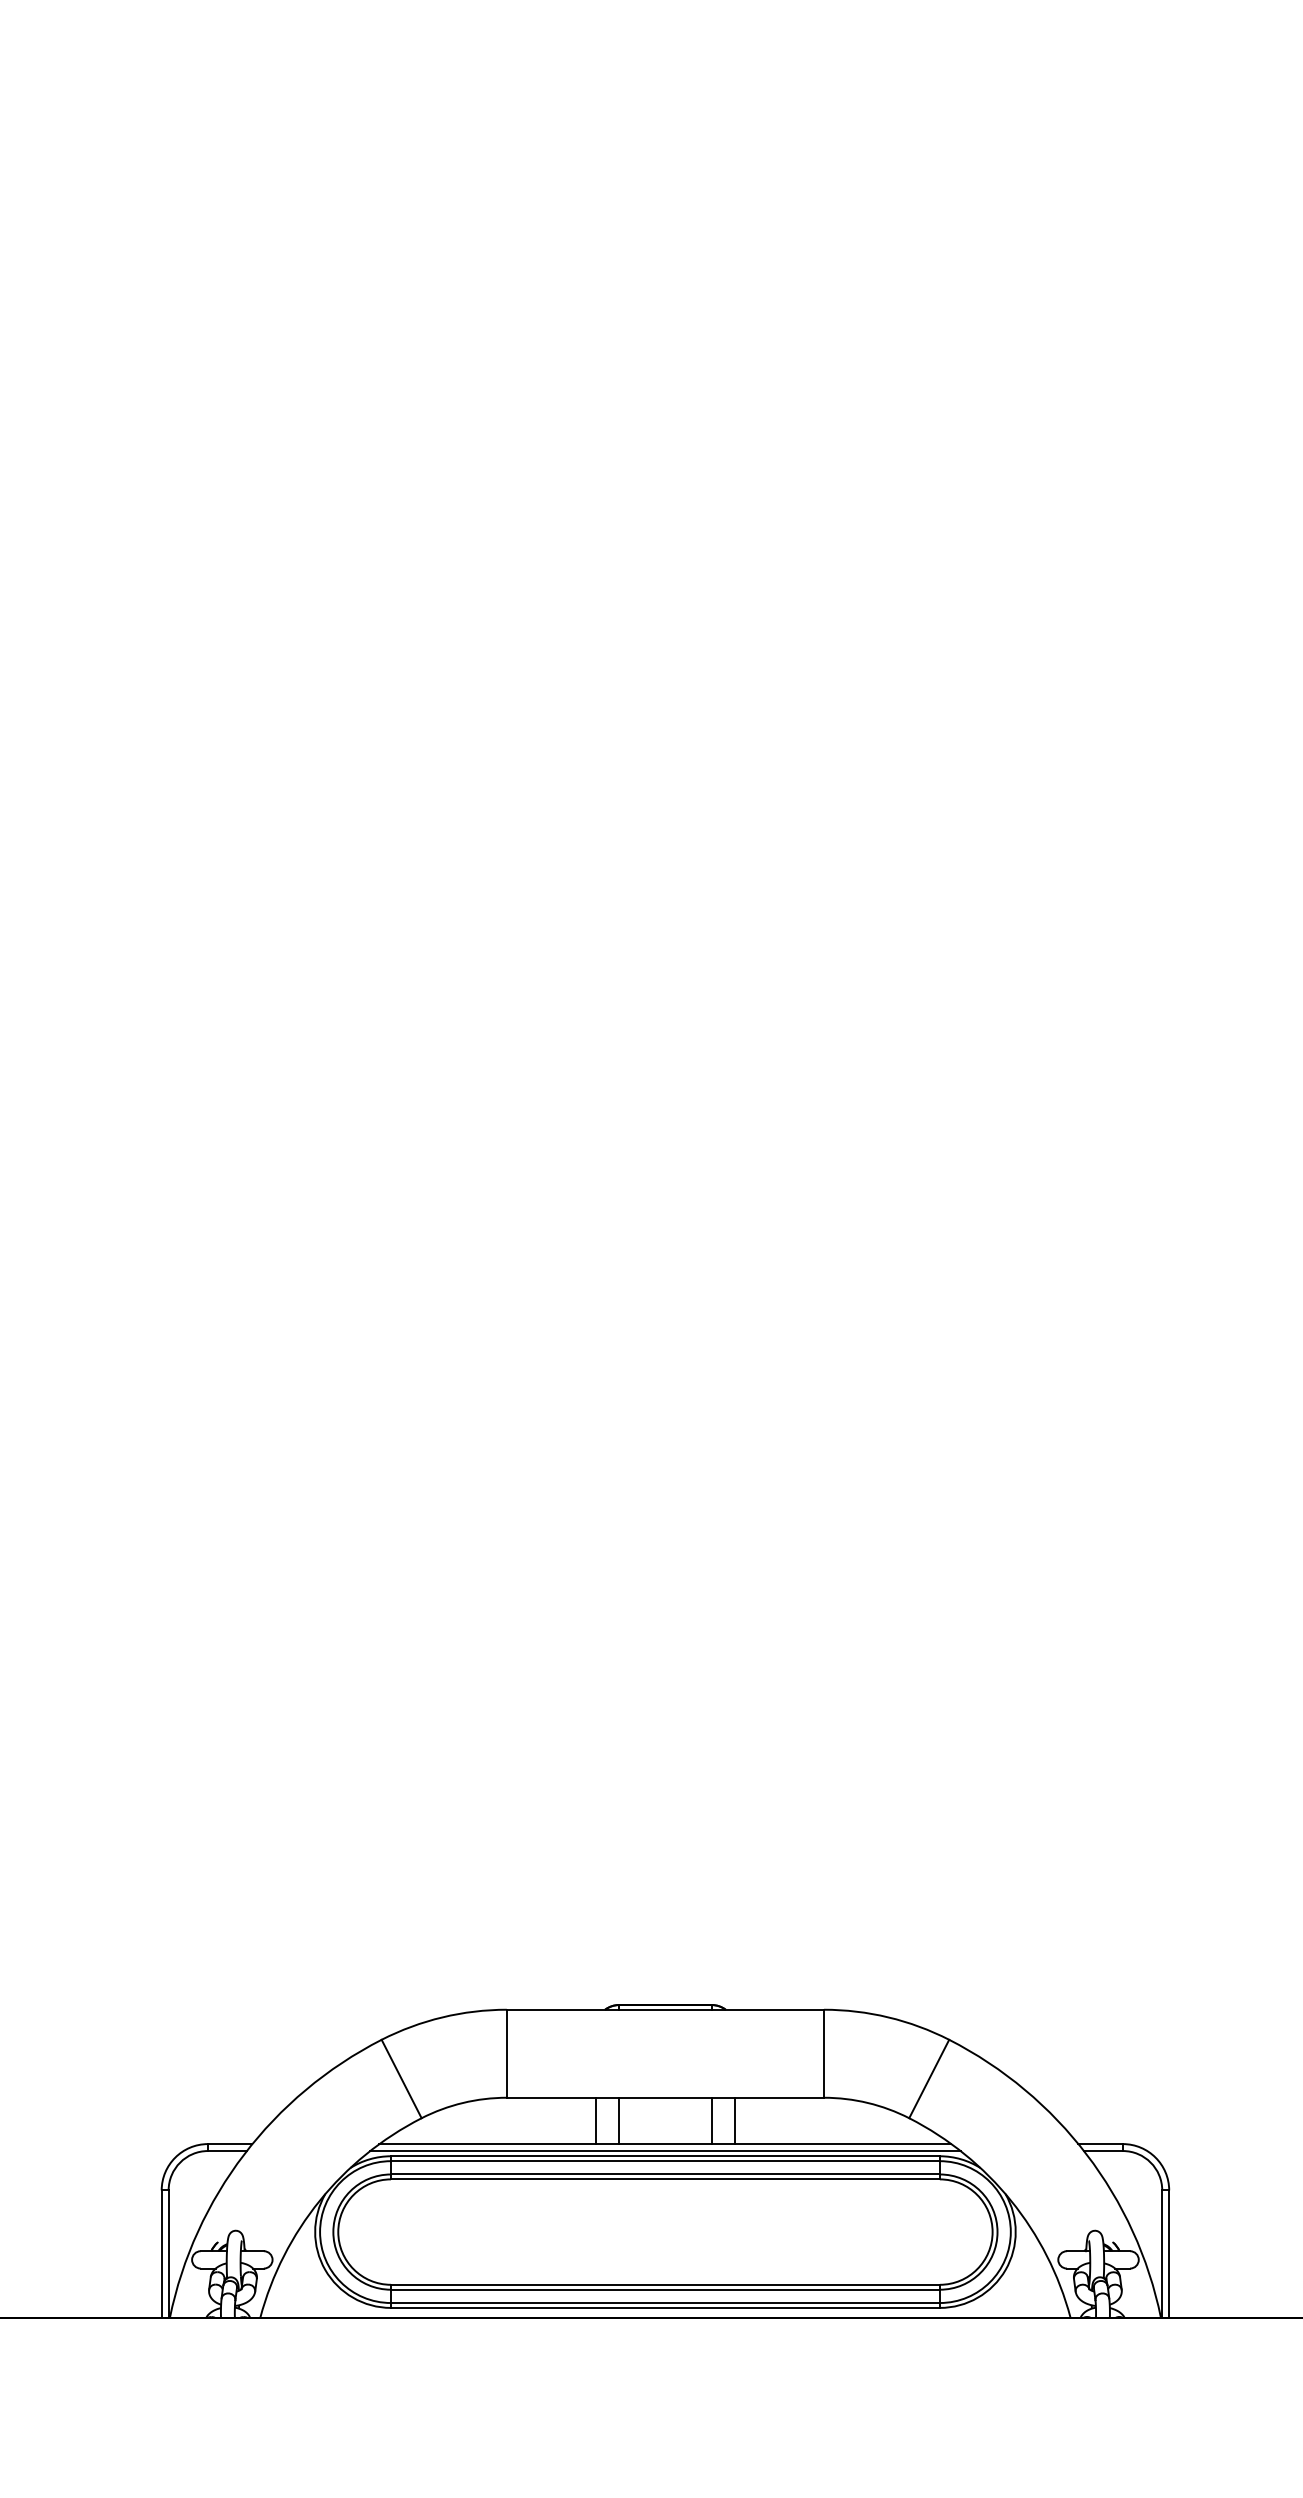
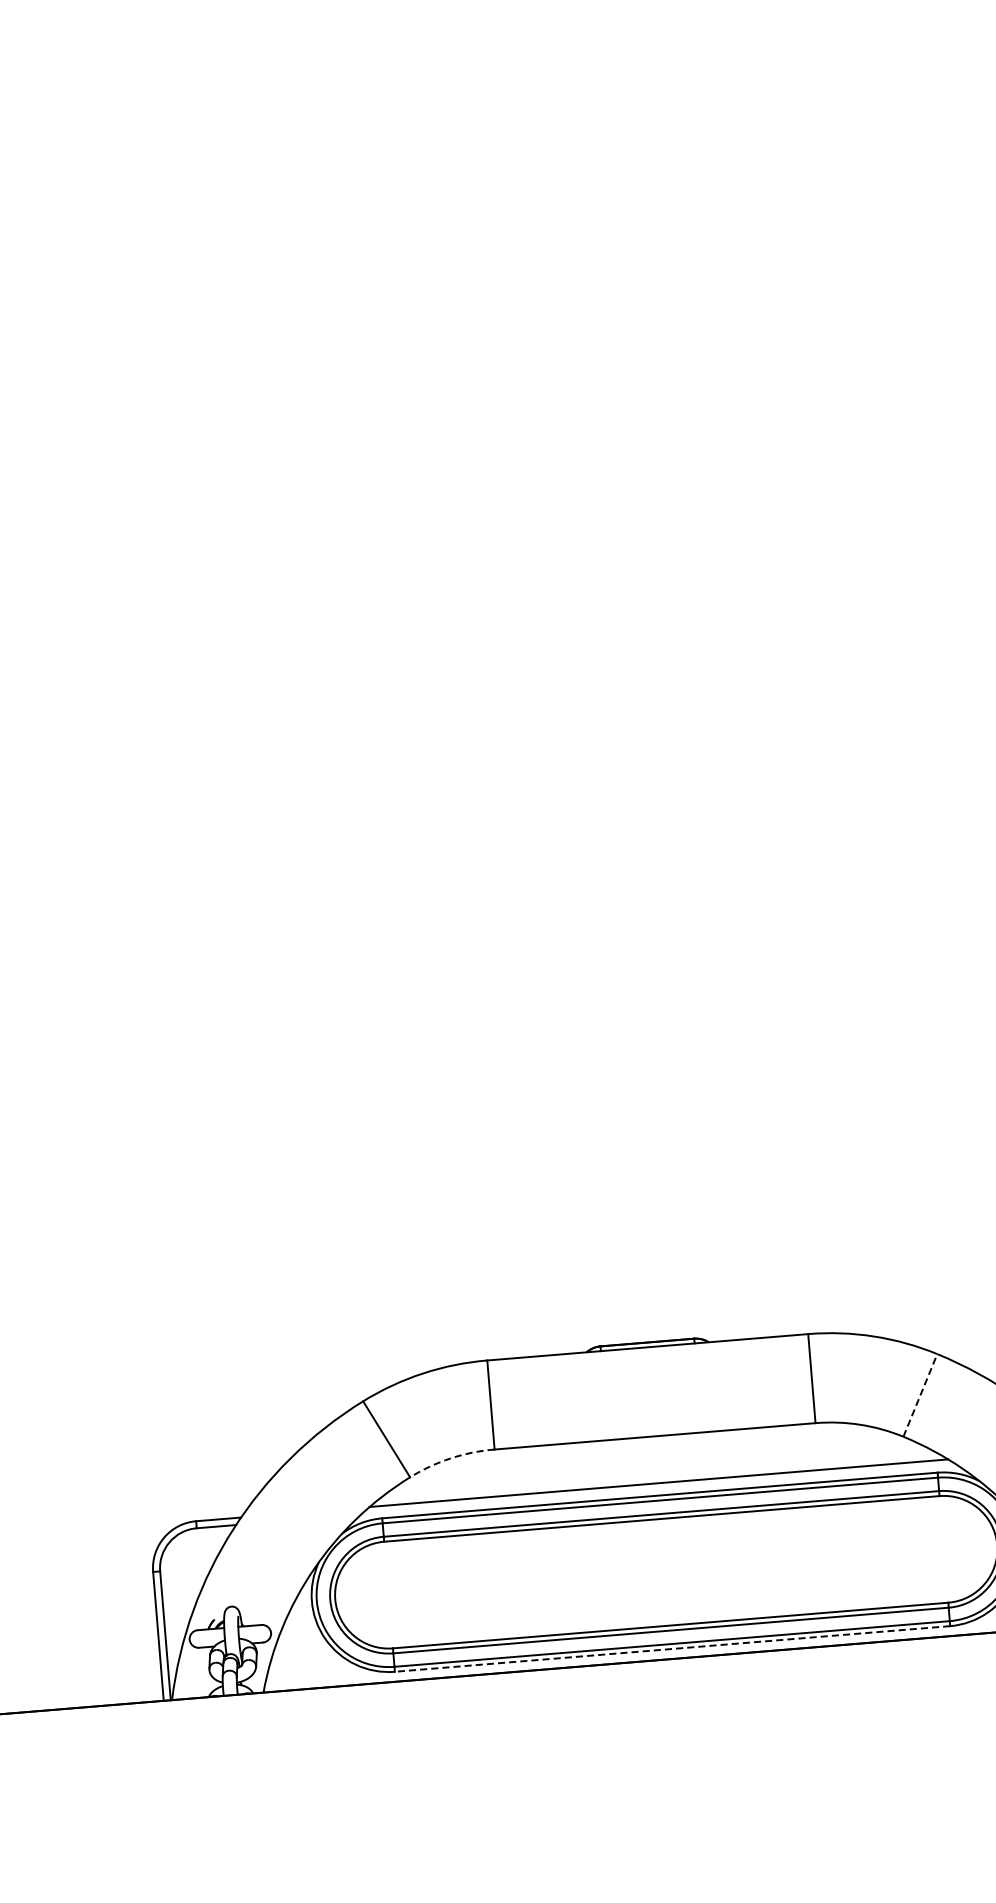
line: (929, 2079) -> (920, 1395), solid -> dashed
arc: (463, 2102) -> (451, 1457), solid -> dashed
line: (595, 2120) -> (586, 1465), removed
line: (619, 2120) -> (610, 1463), removed
line: (711, 2120) -> (703, 1455), removed
line: (734, 2120) -> (726, 1453), removed
line: (665, 2151) -> (659, 1490), removed
line: (664, 2307) -> (671, 1648), solid -> dashed

